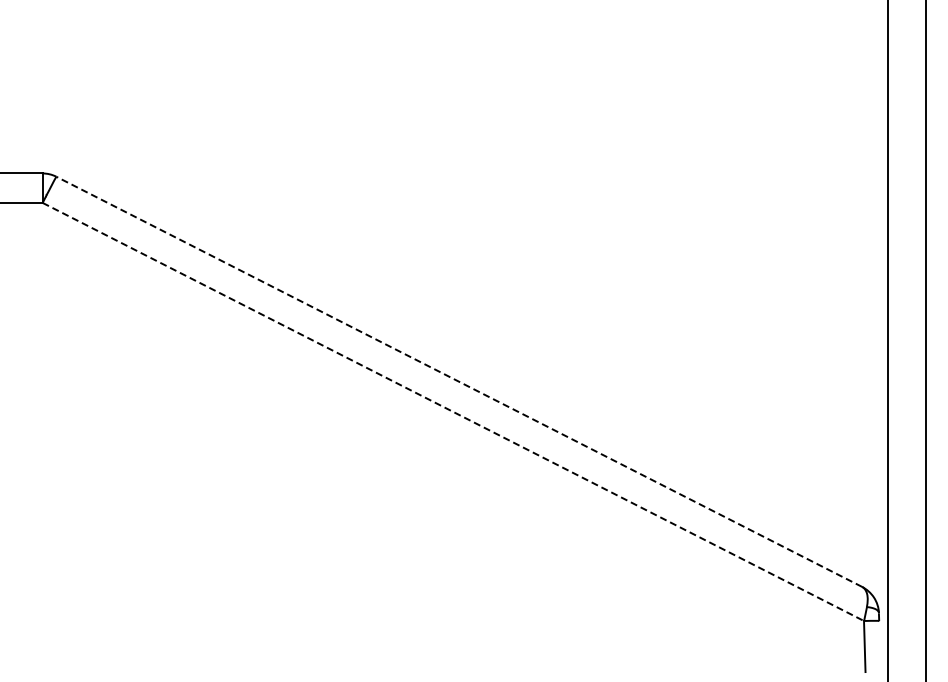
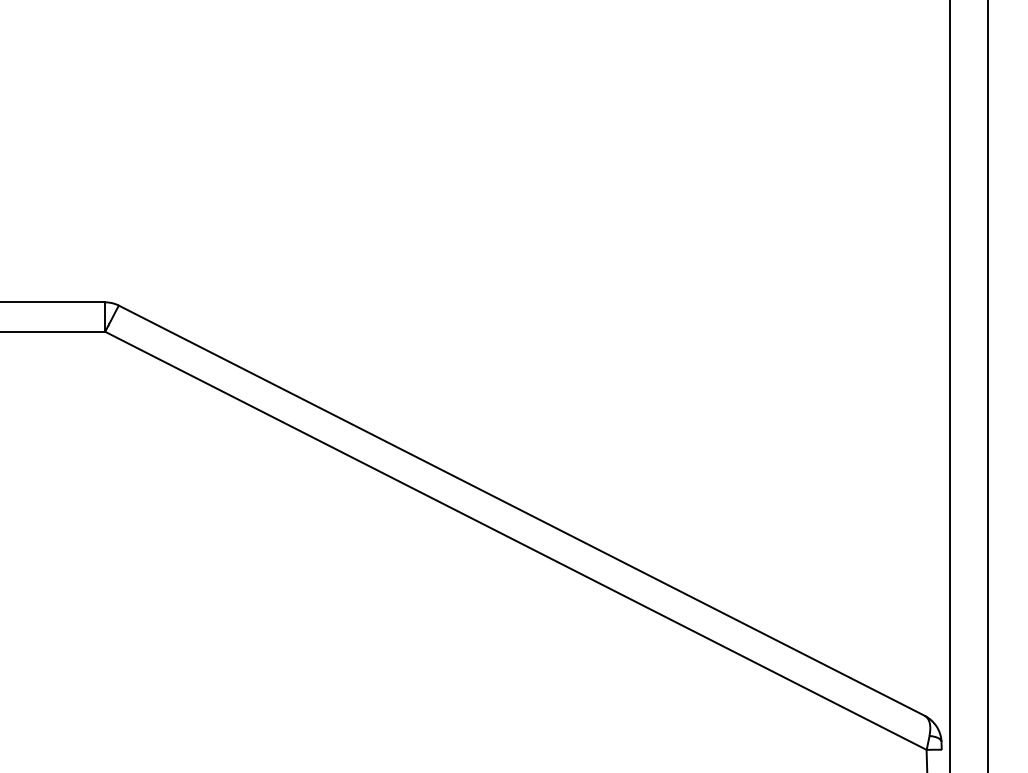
line: (458, 381) -> (521, 510), dashed -> solid
line: (452, 411) -> (515, 540), dashed -> solid

